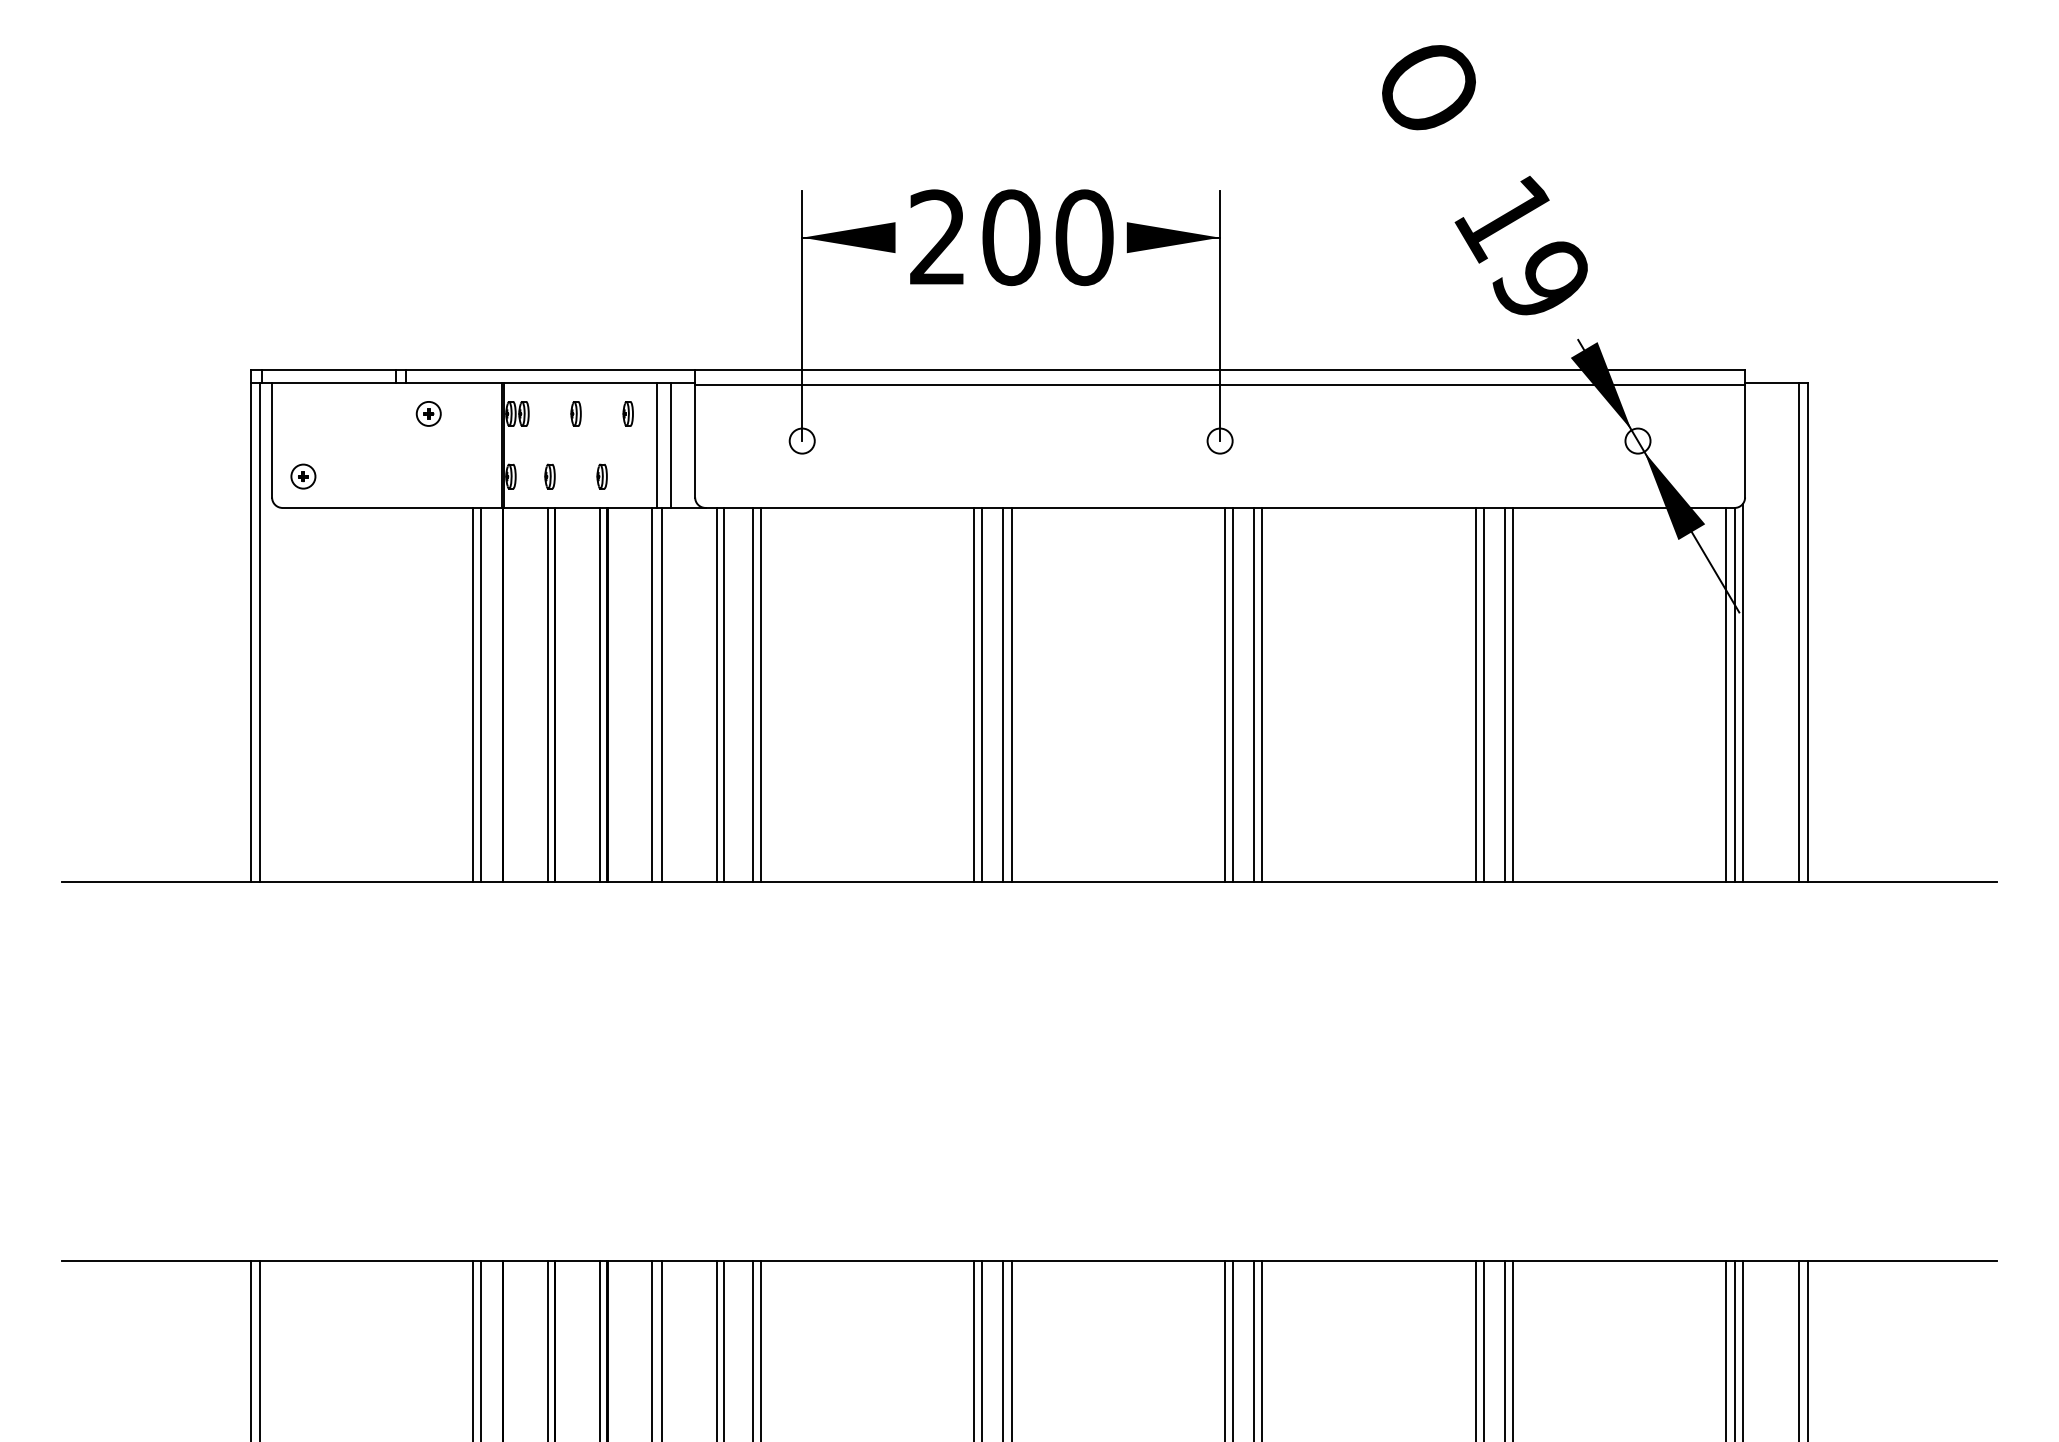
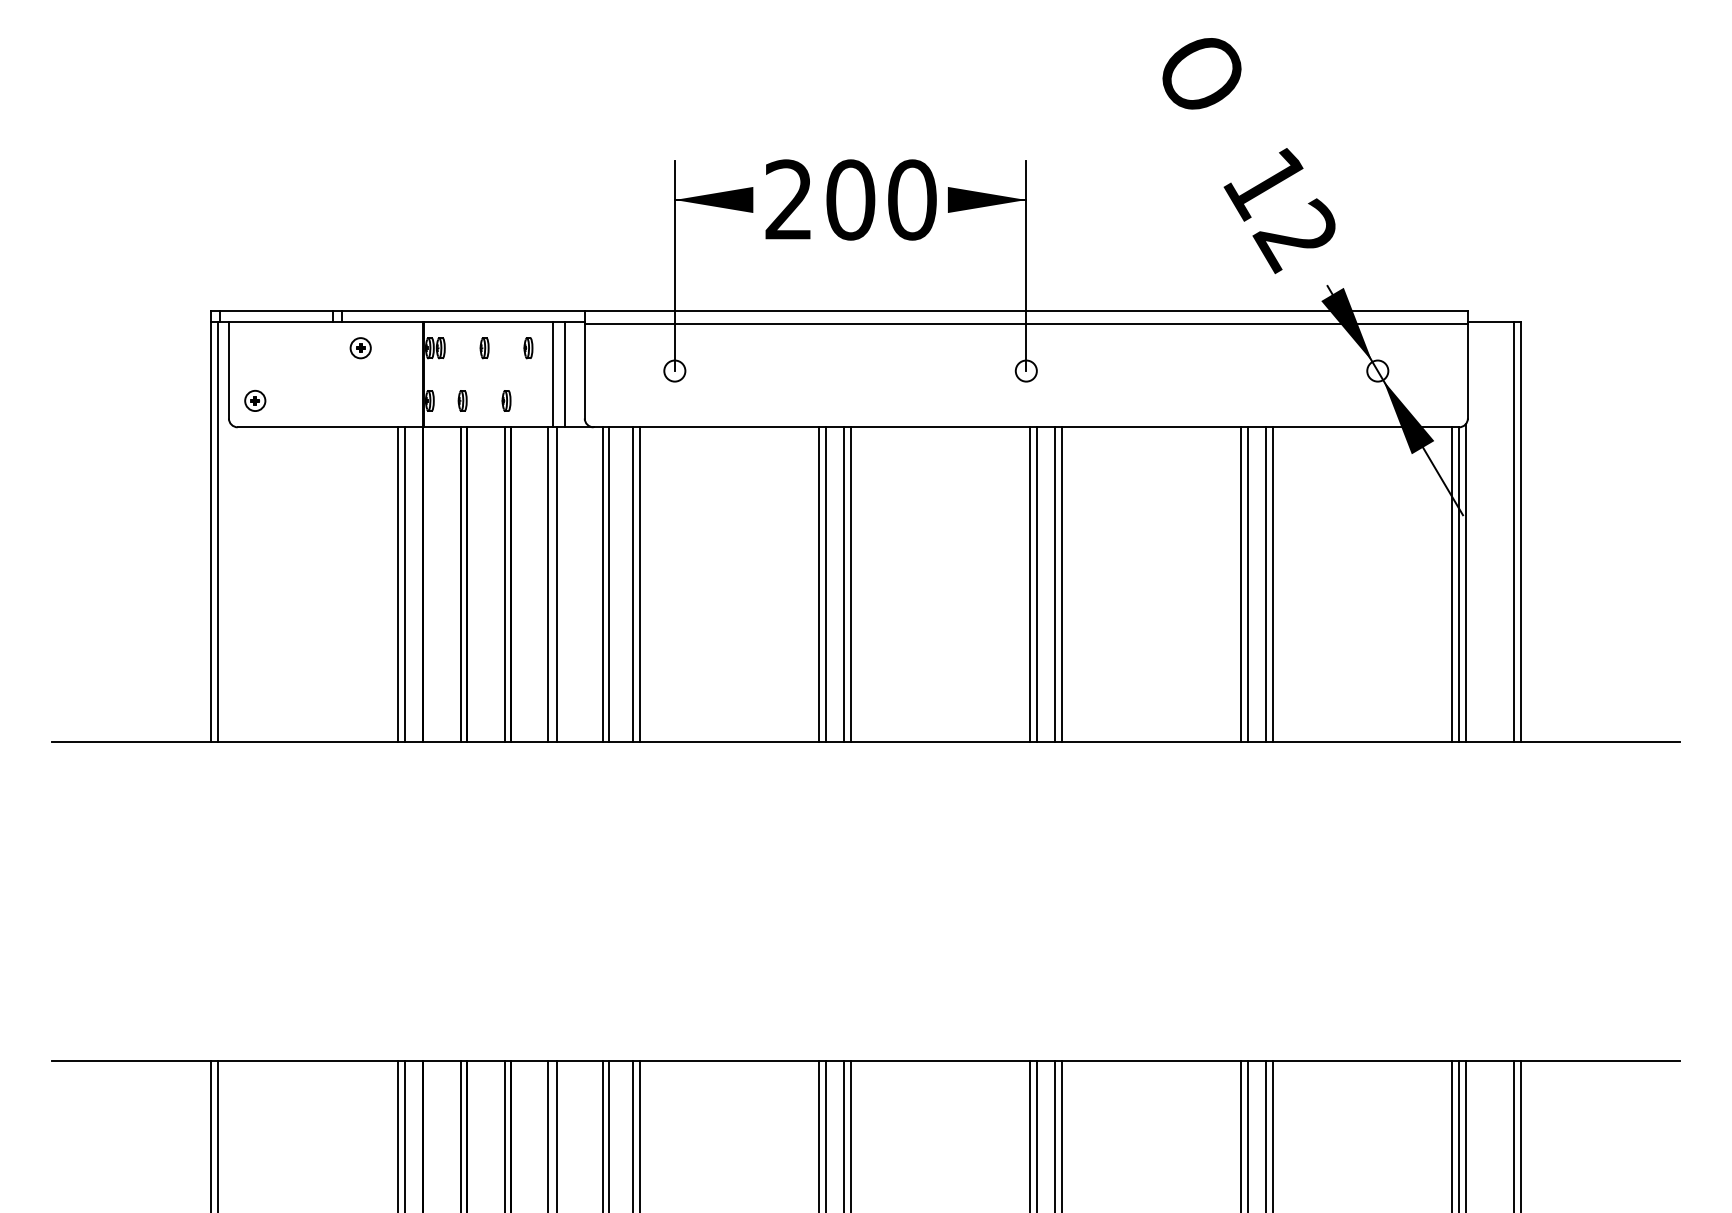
text: (1537, 281) -> (1293, 236), 19 -> 12

